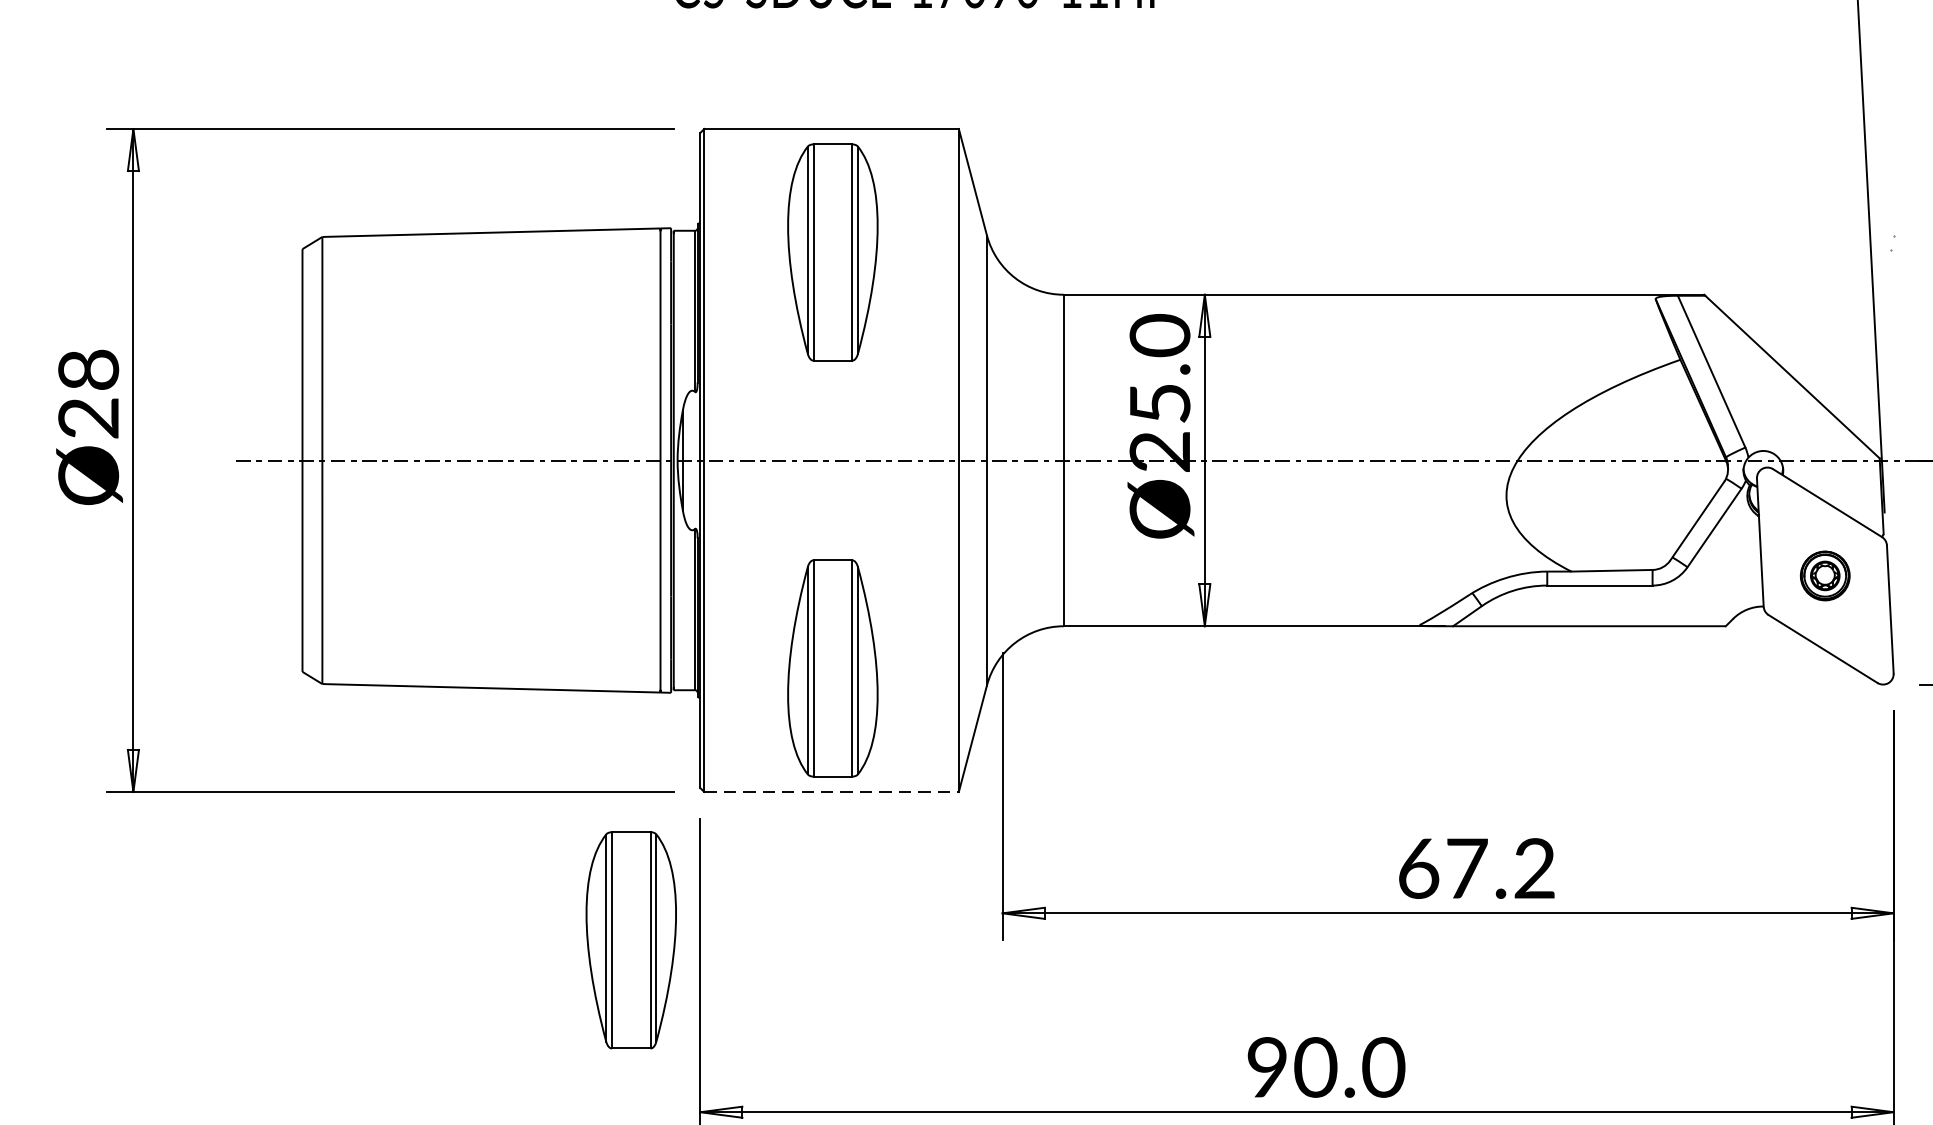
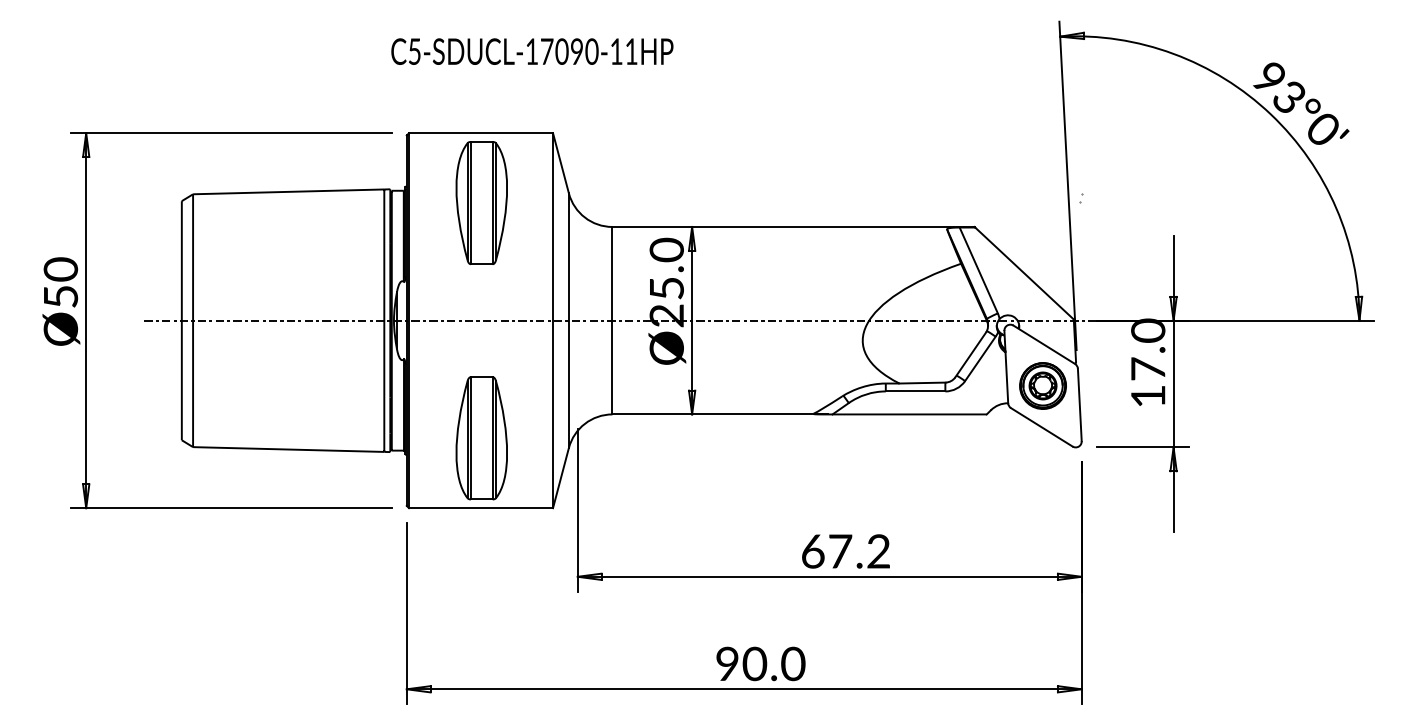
text: (87, 392) -> (60, 282), Ø28 -> Ø50
part: (1824, 575) -> (1042, 385), size x1.67
line: (832, 792) -> (481, 508), dashed -> solid
part: (630, 941) -> (367, 592), removed

